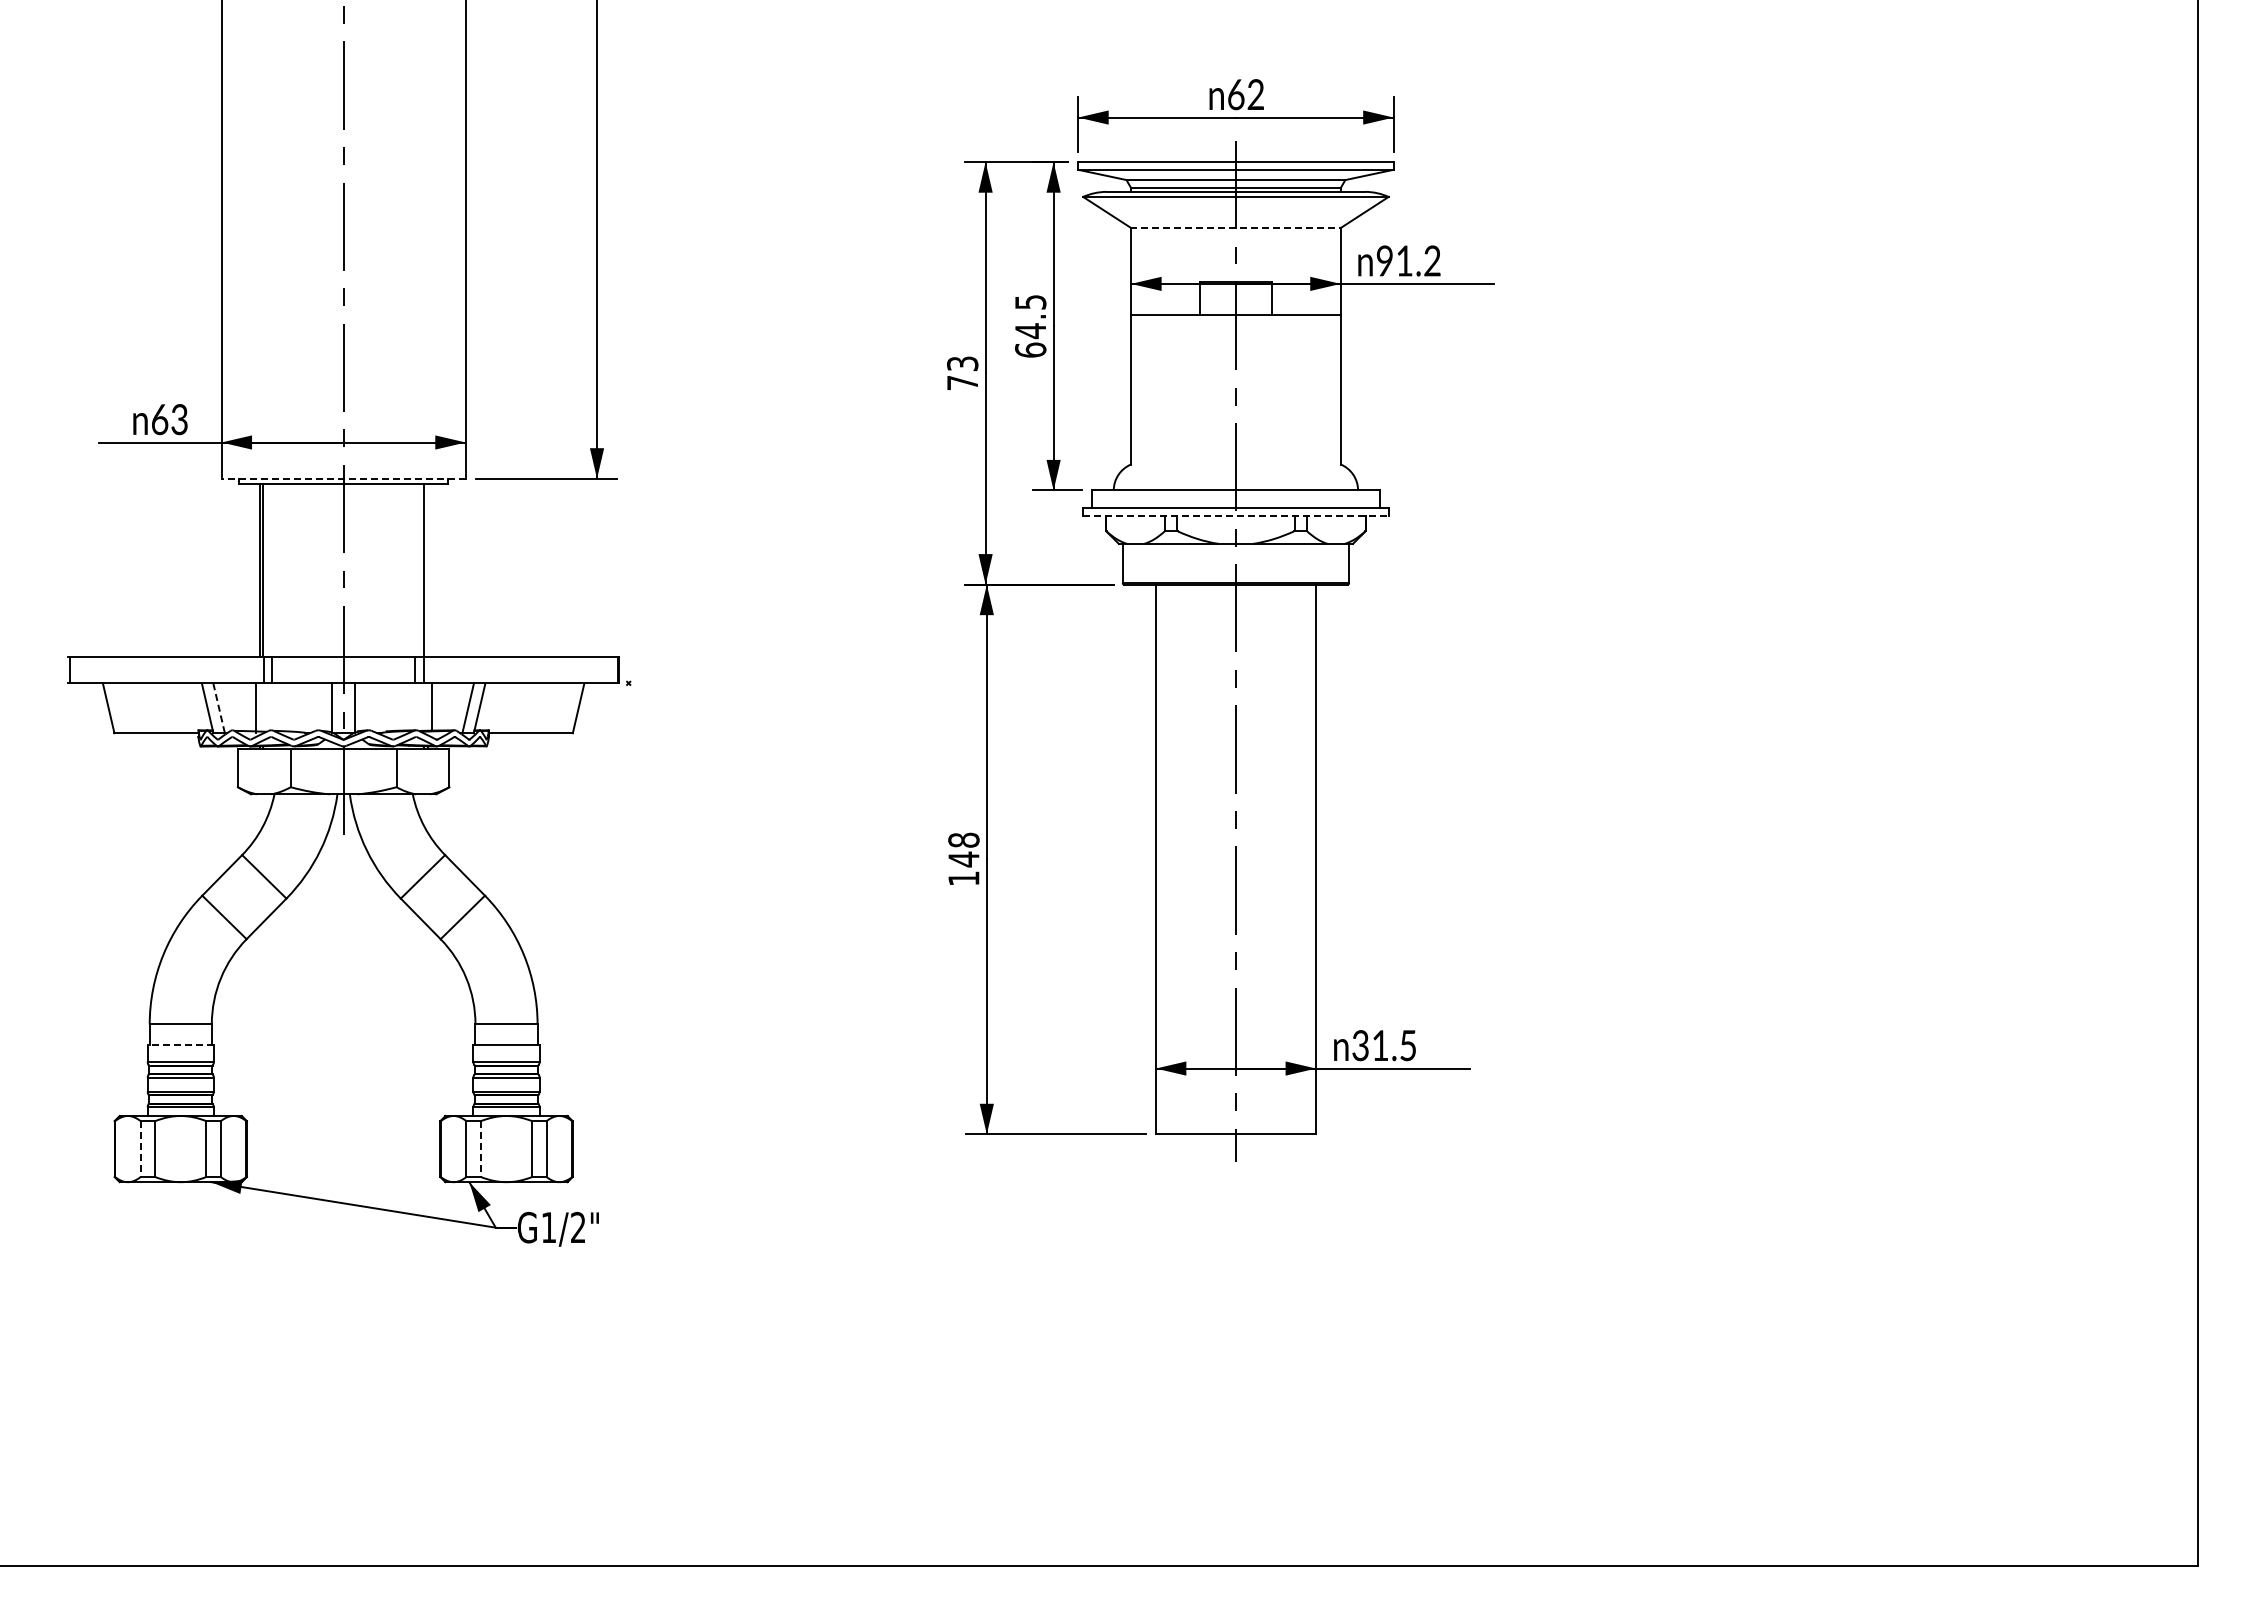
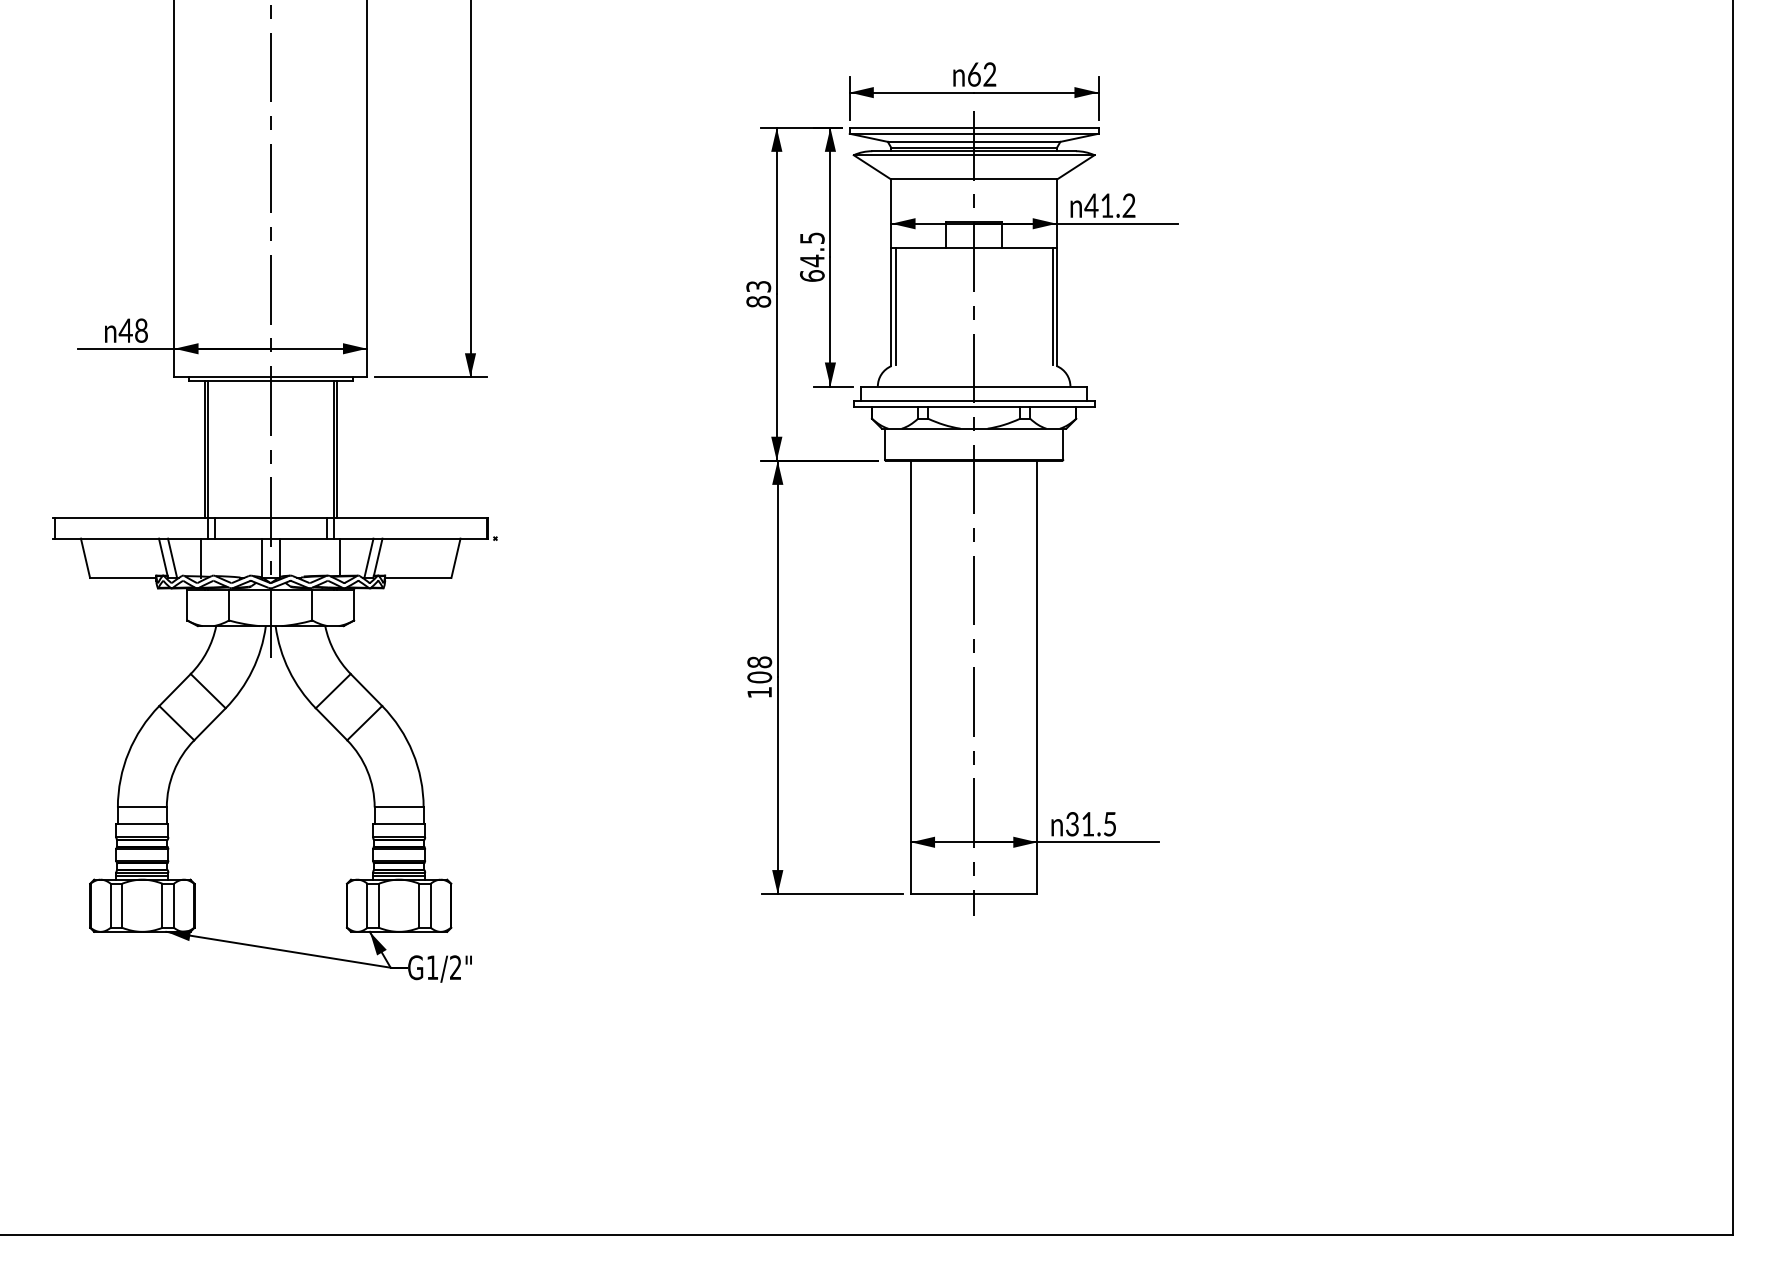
line: (1235, 227) -> (973, 179), dashed -> solid
text: (1384, 260) -> (1091, 205), 91.2 -> 41.2
text: (962, 382) -> (758, 301), 73 -> 83
line: (1136, 388) -> (895, 306), added
line: (1335, 388) -> (1052, 306), added
text: (168, 419) -> (132, 330), 63 -> 48
line: (343, 478) -> (270, 377), dashed -> solid
line: (1235, 515) -> (973, 406), dashed -> solid
line: (427, 569) -> (336, 448), added
line: (219, 708) -> (172, 558), dashed -> solid
text: (963, 859) -> (759, 677), 148 -> 108
line: (180, 1044) -> (142, 823), dashed -> solid
line: (180, 1110) -> (142, 875), added
line: (506, 1110) -> (399, 875), added
line: (140, 1149) -> (110, 906), dashed -> solid
line: (481, 1149) -> (379, 906), dashed -> solid

